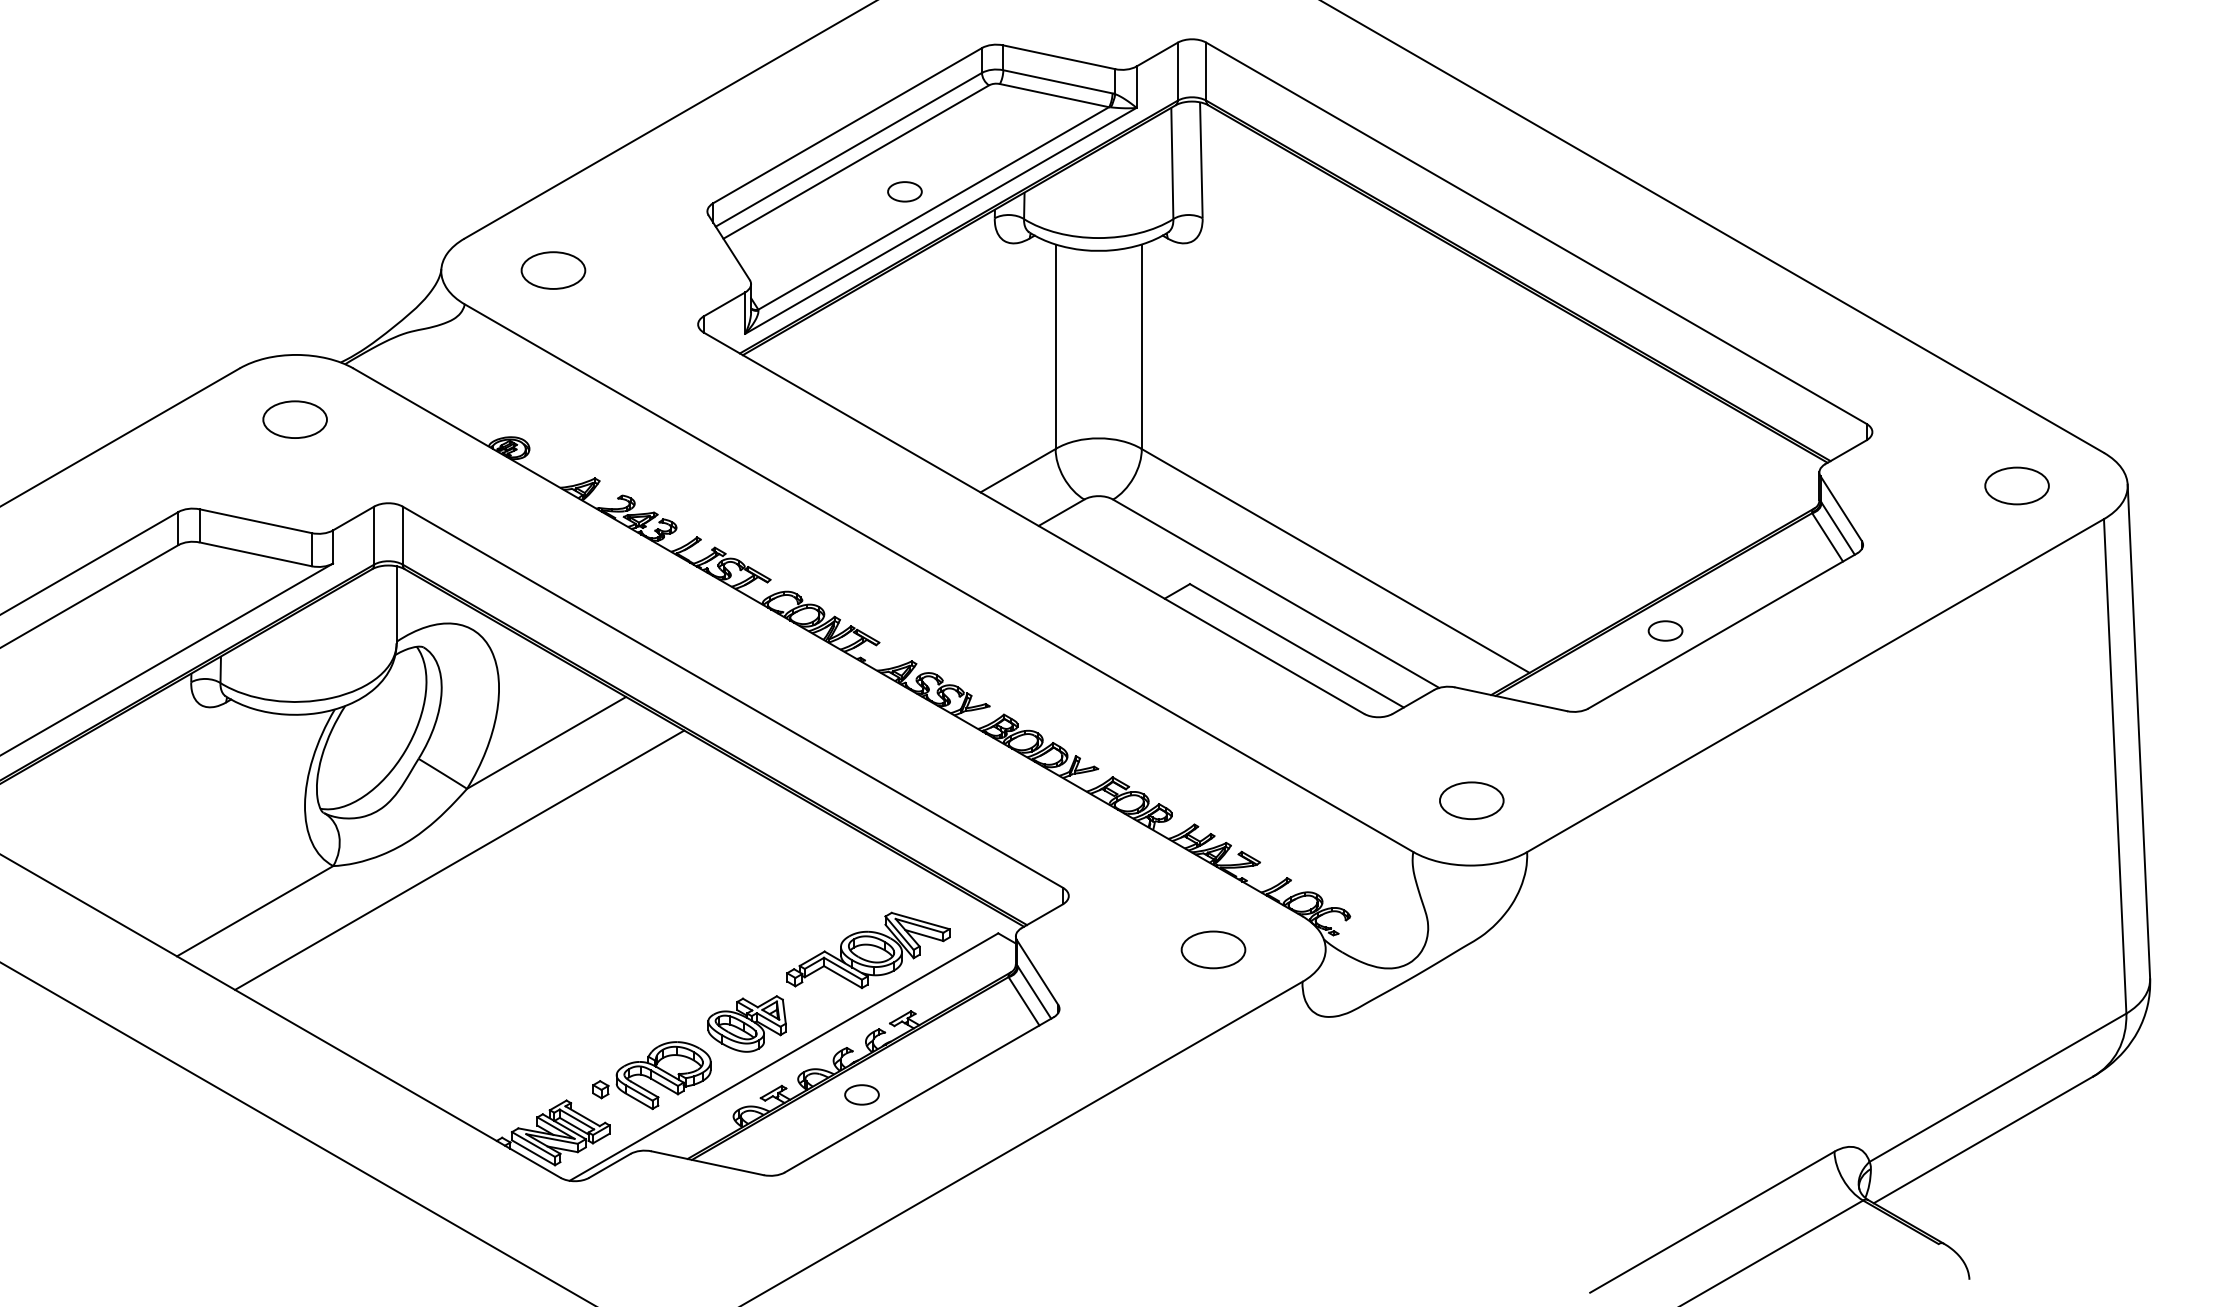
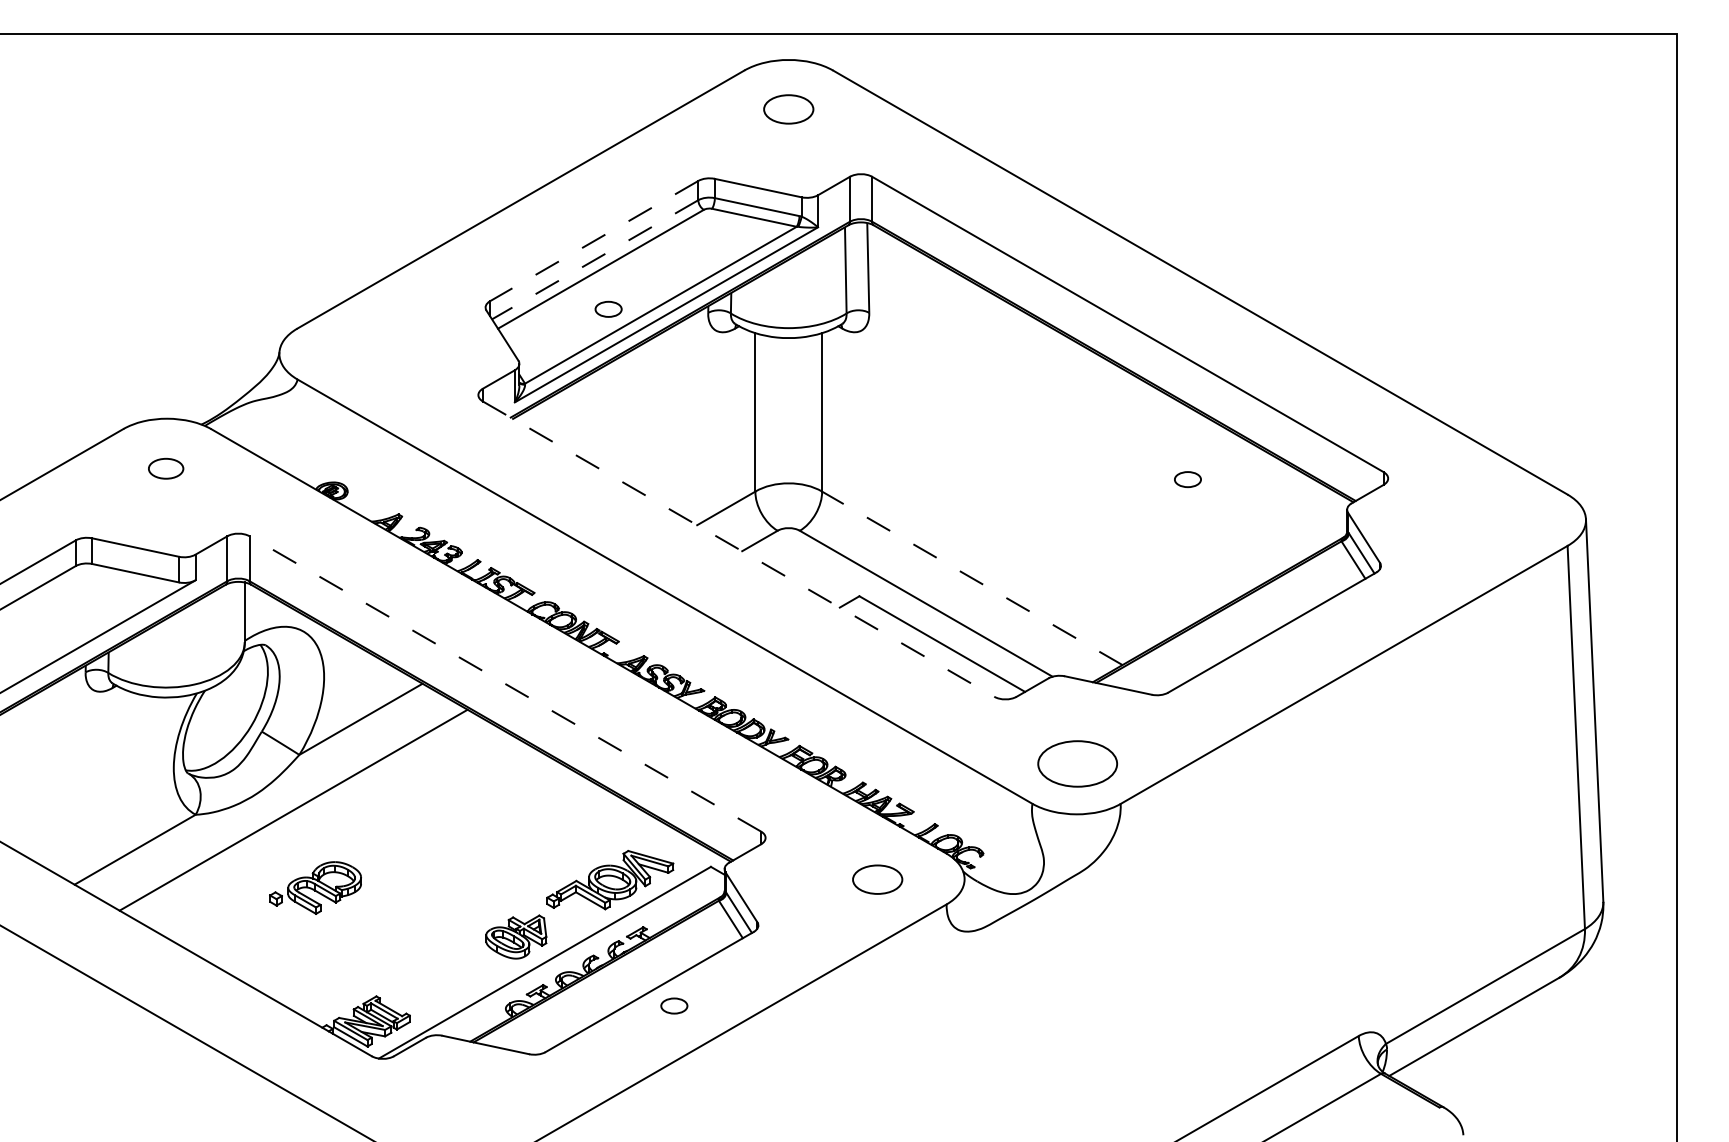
line: (846, 126) -> (593, 241), solid -> dashed
line: (847, 150) -> (594, 260), solid -> dashed
part: (904, 190) -> (608, 308), moved
part: (552, 270) -> (365, 353), removed
part: (294, 419) -> (165, 468), size x0.7
part: (2016, 486) -> (1499, 520), removed
line: (1035, 523) -> (739, 549), solid -> dashed
line: (1334, 561) -> (971, 578), solid -> dashed
part: (1665, 630) -> (1187, 479), moved
line: (731, 696) -> (504, 683), solid -> dashed
part: (1471, 801) -> (1077, 764), size x1.6
part: (651, 1074) -> (315, 887), moved
part: (862, 1094) -> (674, 1005), moved

